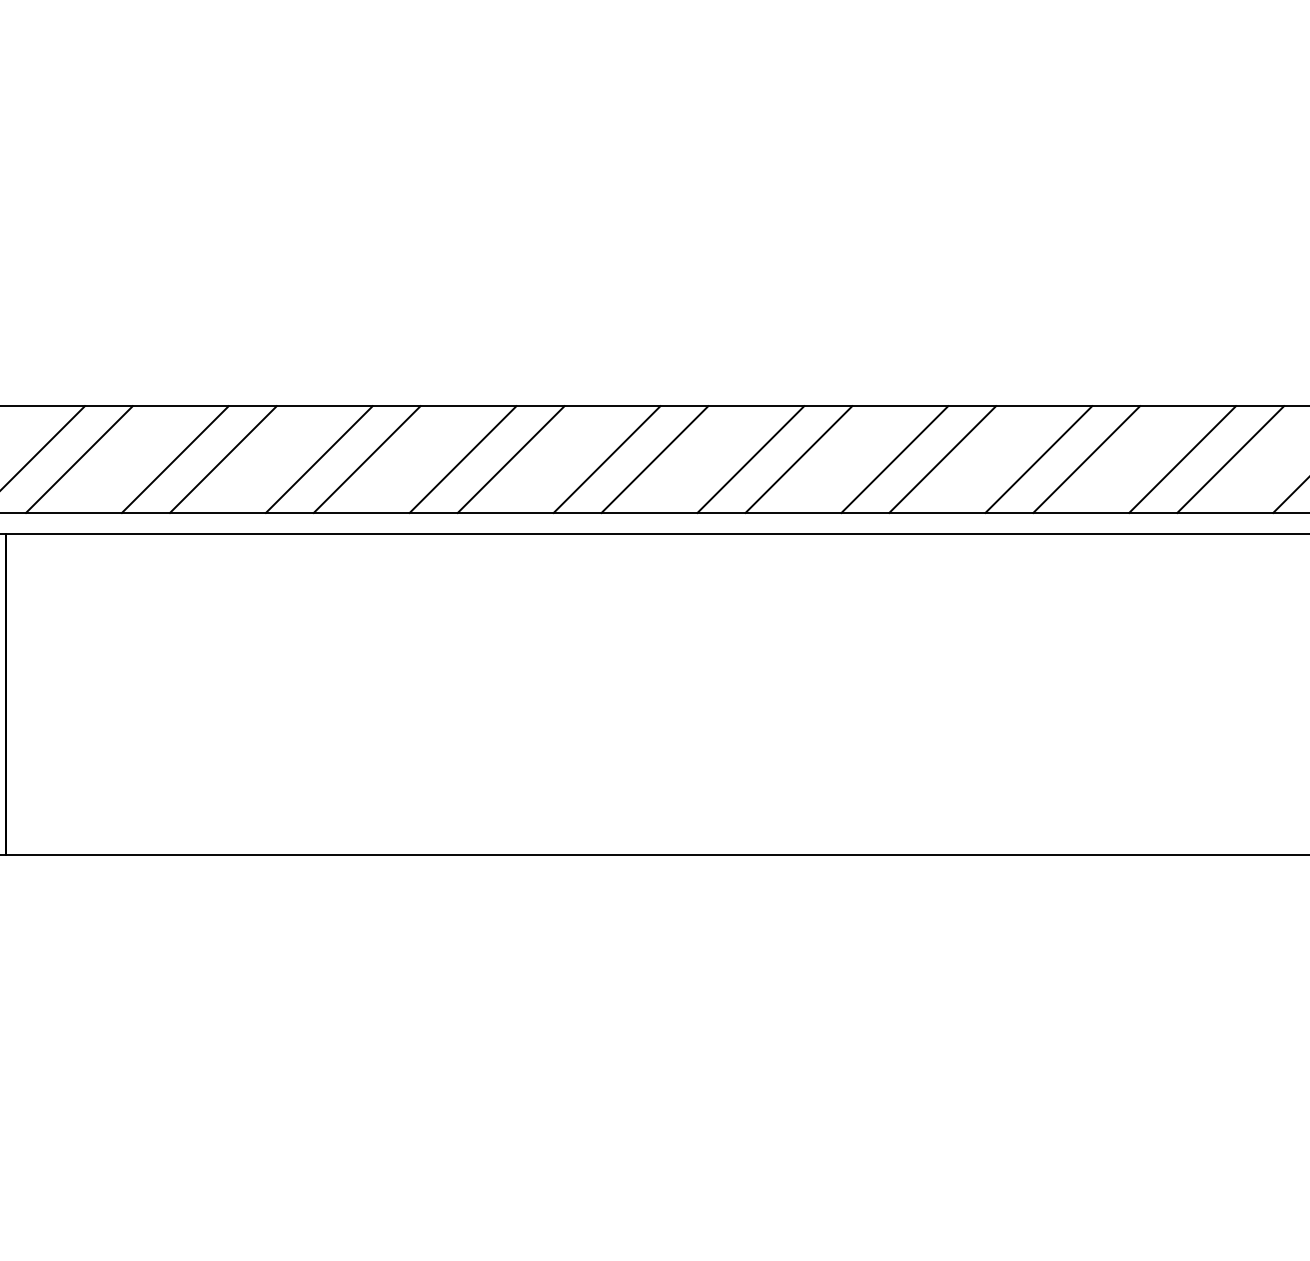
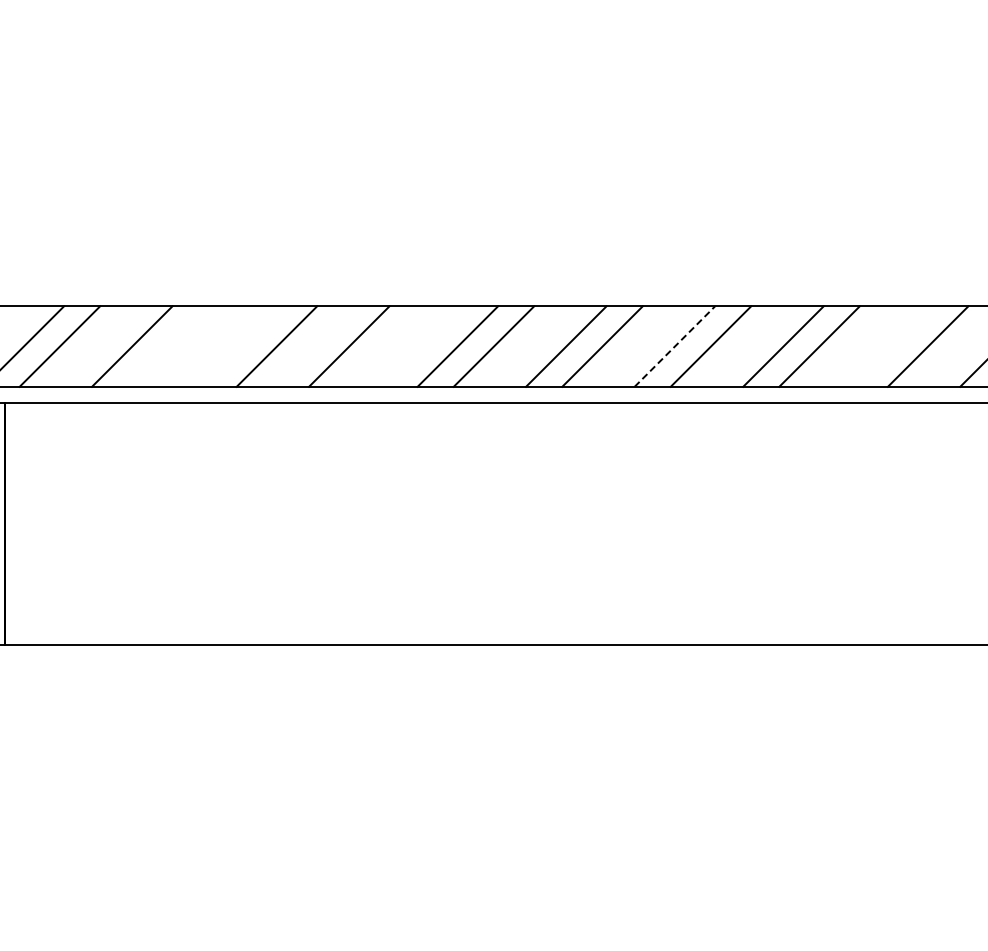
line: (223, 459) -> (168, 346), removed
line: (318, 459) -> (240, 346), removed
line: (511, 459) -> (385, 346), removed
line: (894, 459) -> (674, 346), solid -> dashed
line: (1182, 459) -> (891, 346), removed

